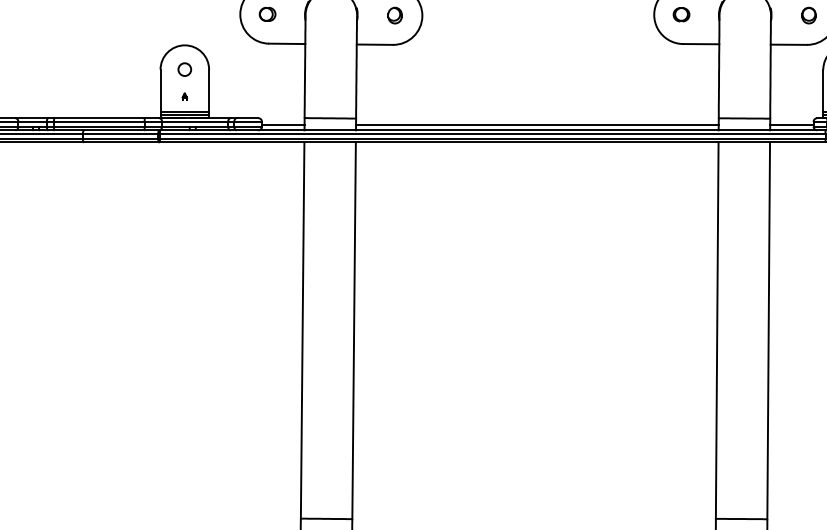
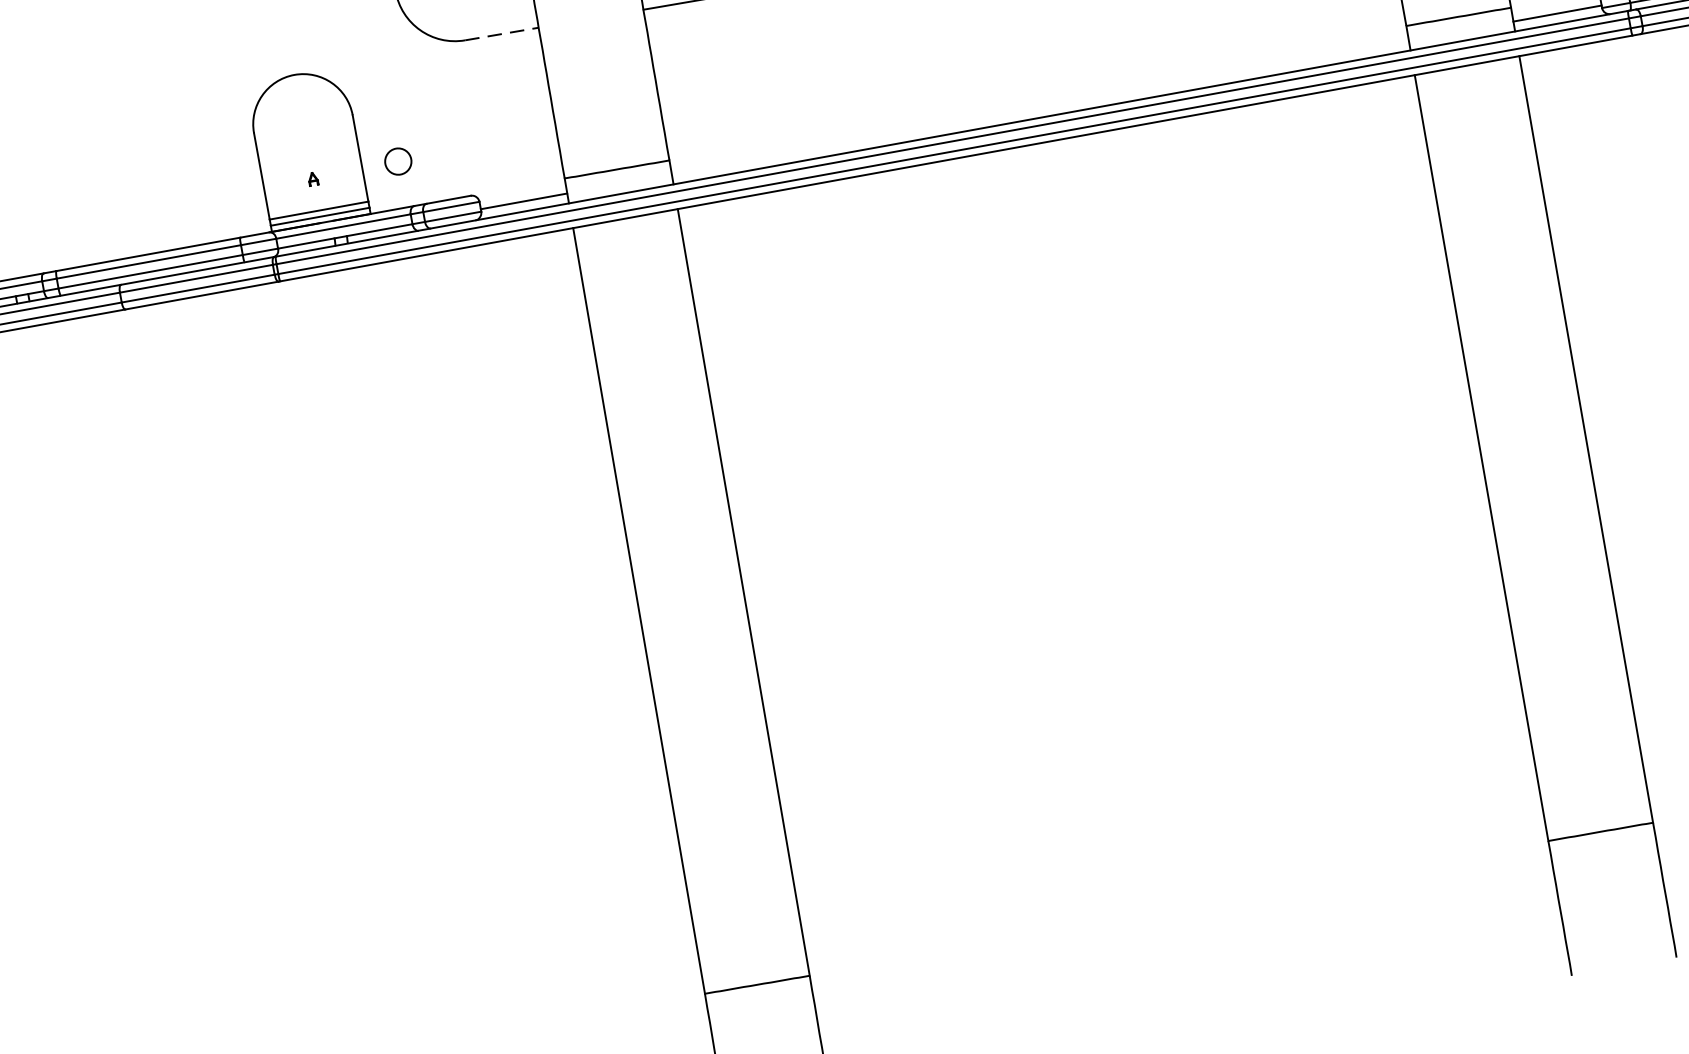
line: (287, 43) -> (502, 33), solid -> dashed
circle: (184, 69) -> (397, 161), moved
line: (536, 125) -> (1038, 107), removed

